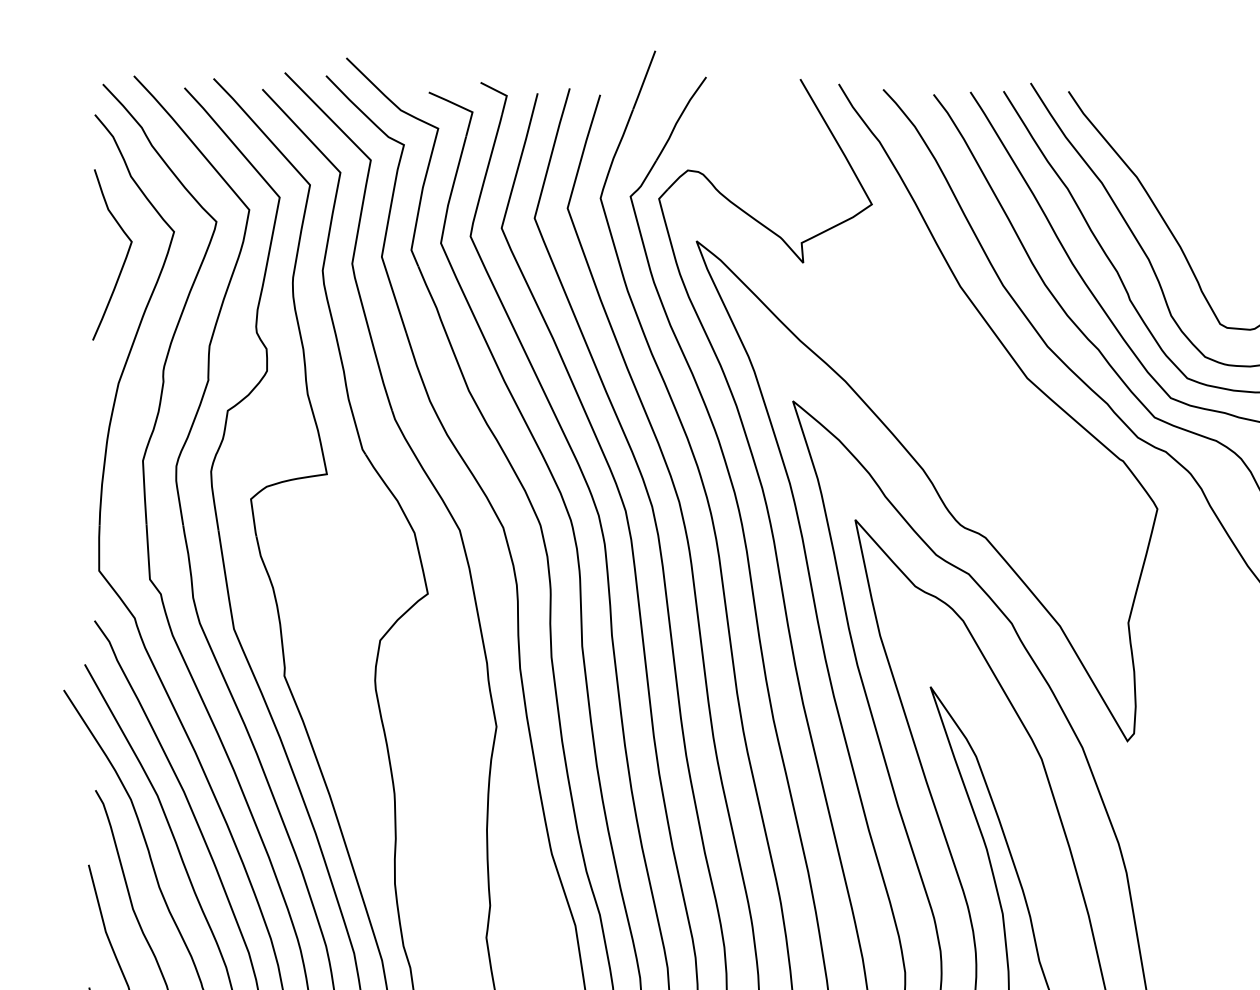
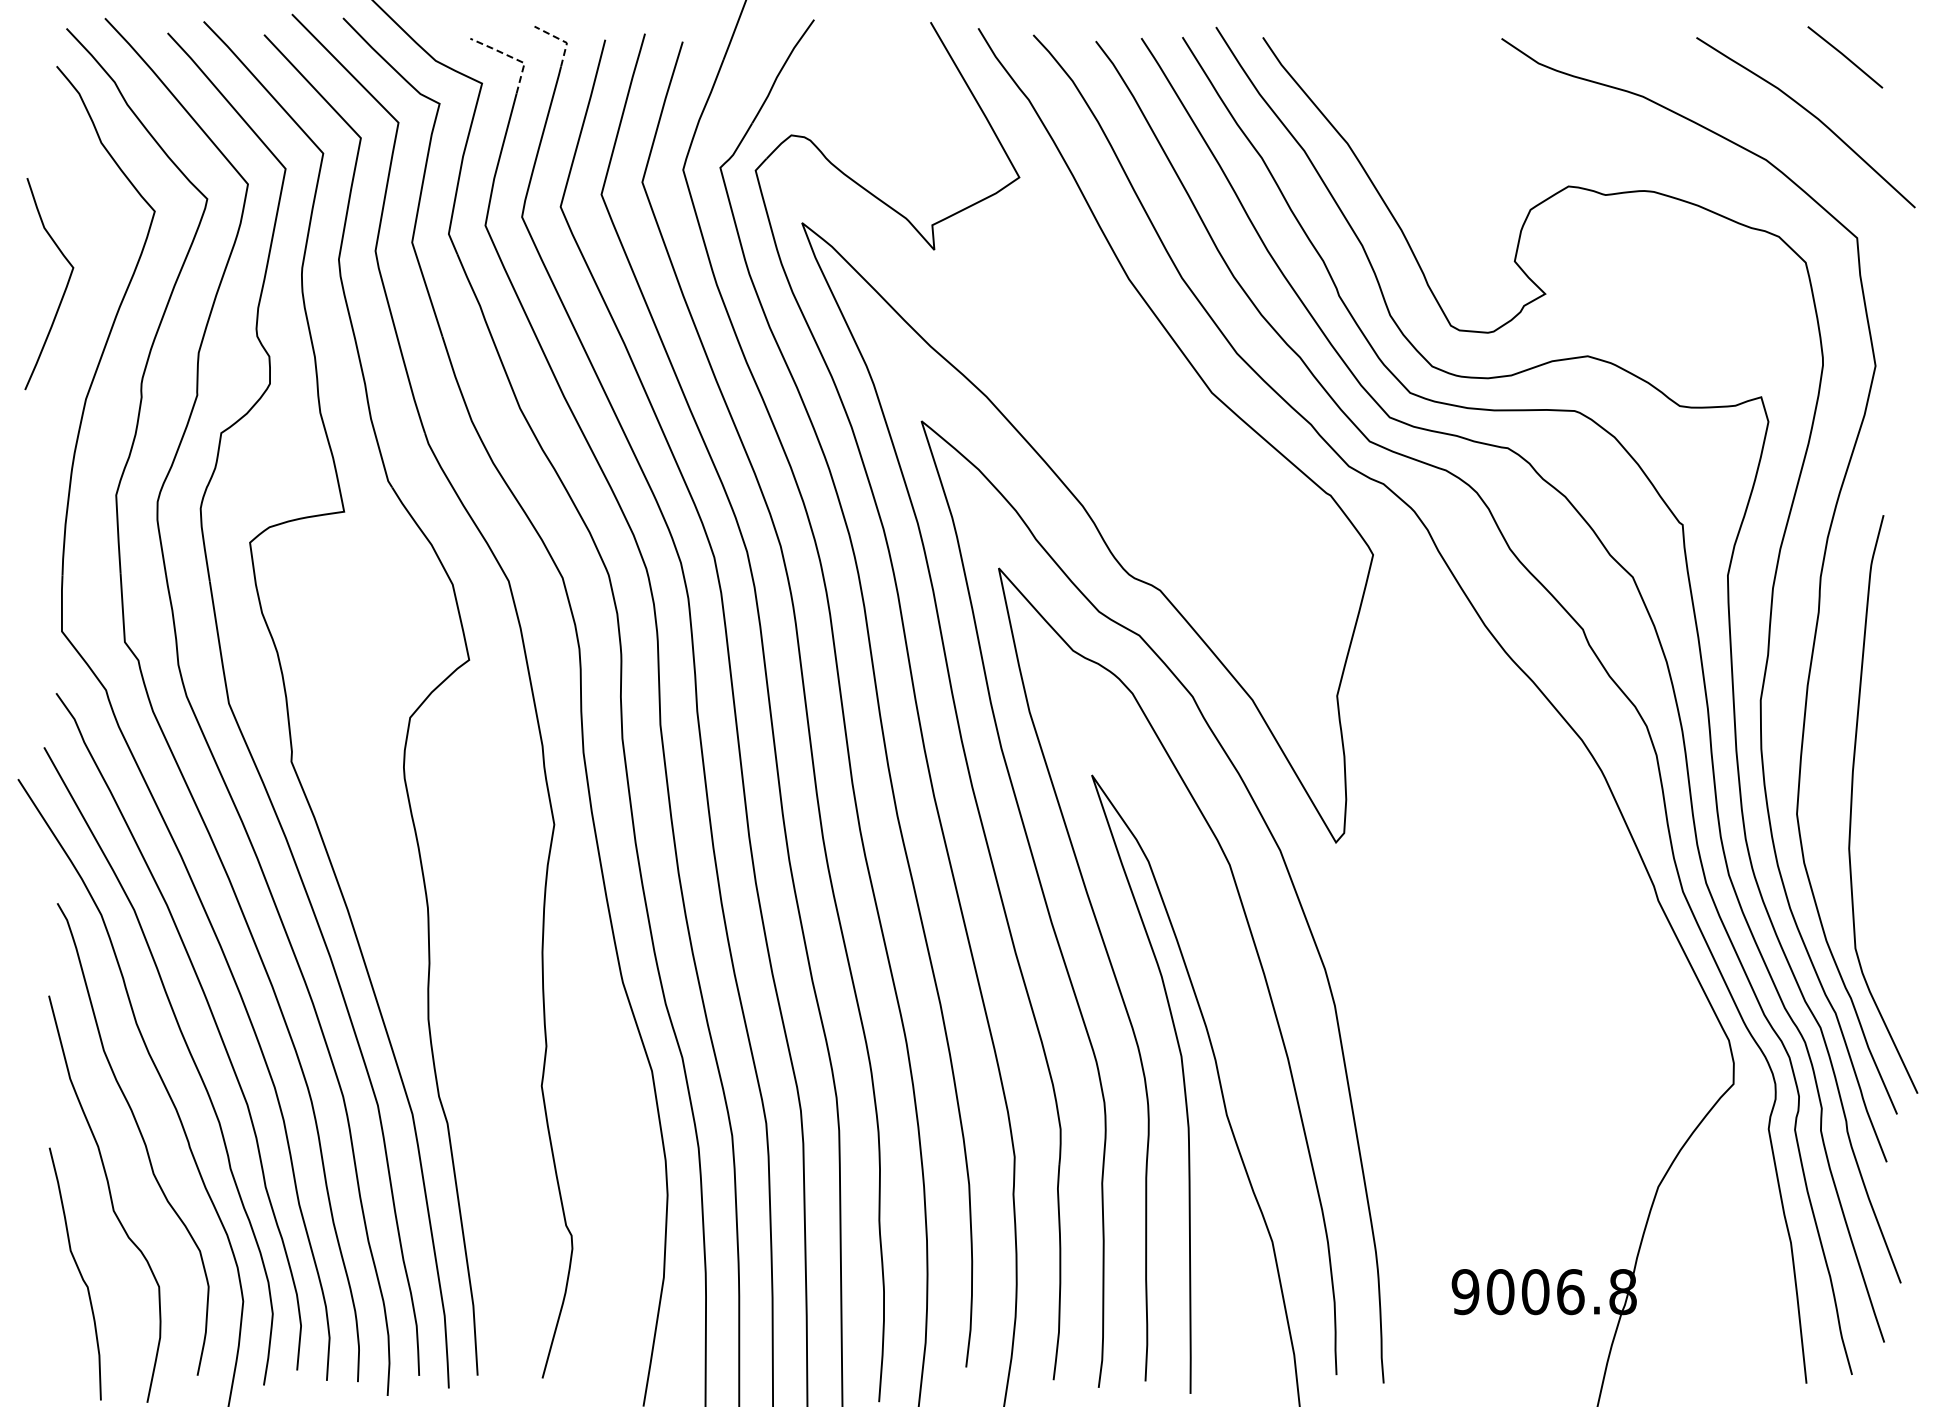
line: (502, 93) -> (561, 40), solid -> dashed
line: (462, 107) -> (511, 57), solid -> dashed
curve: (124, 259) -> (64, 289), moved

